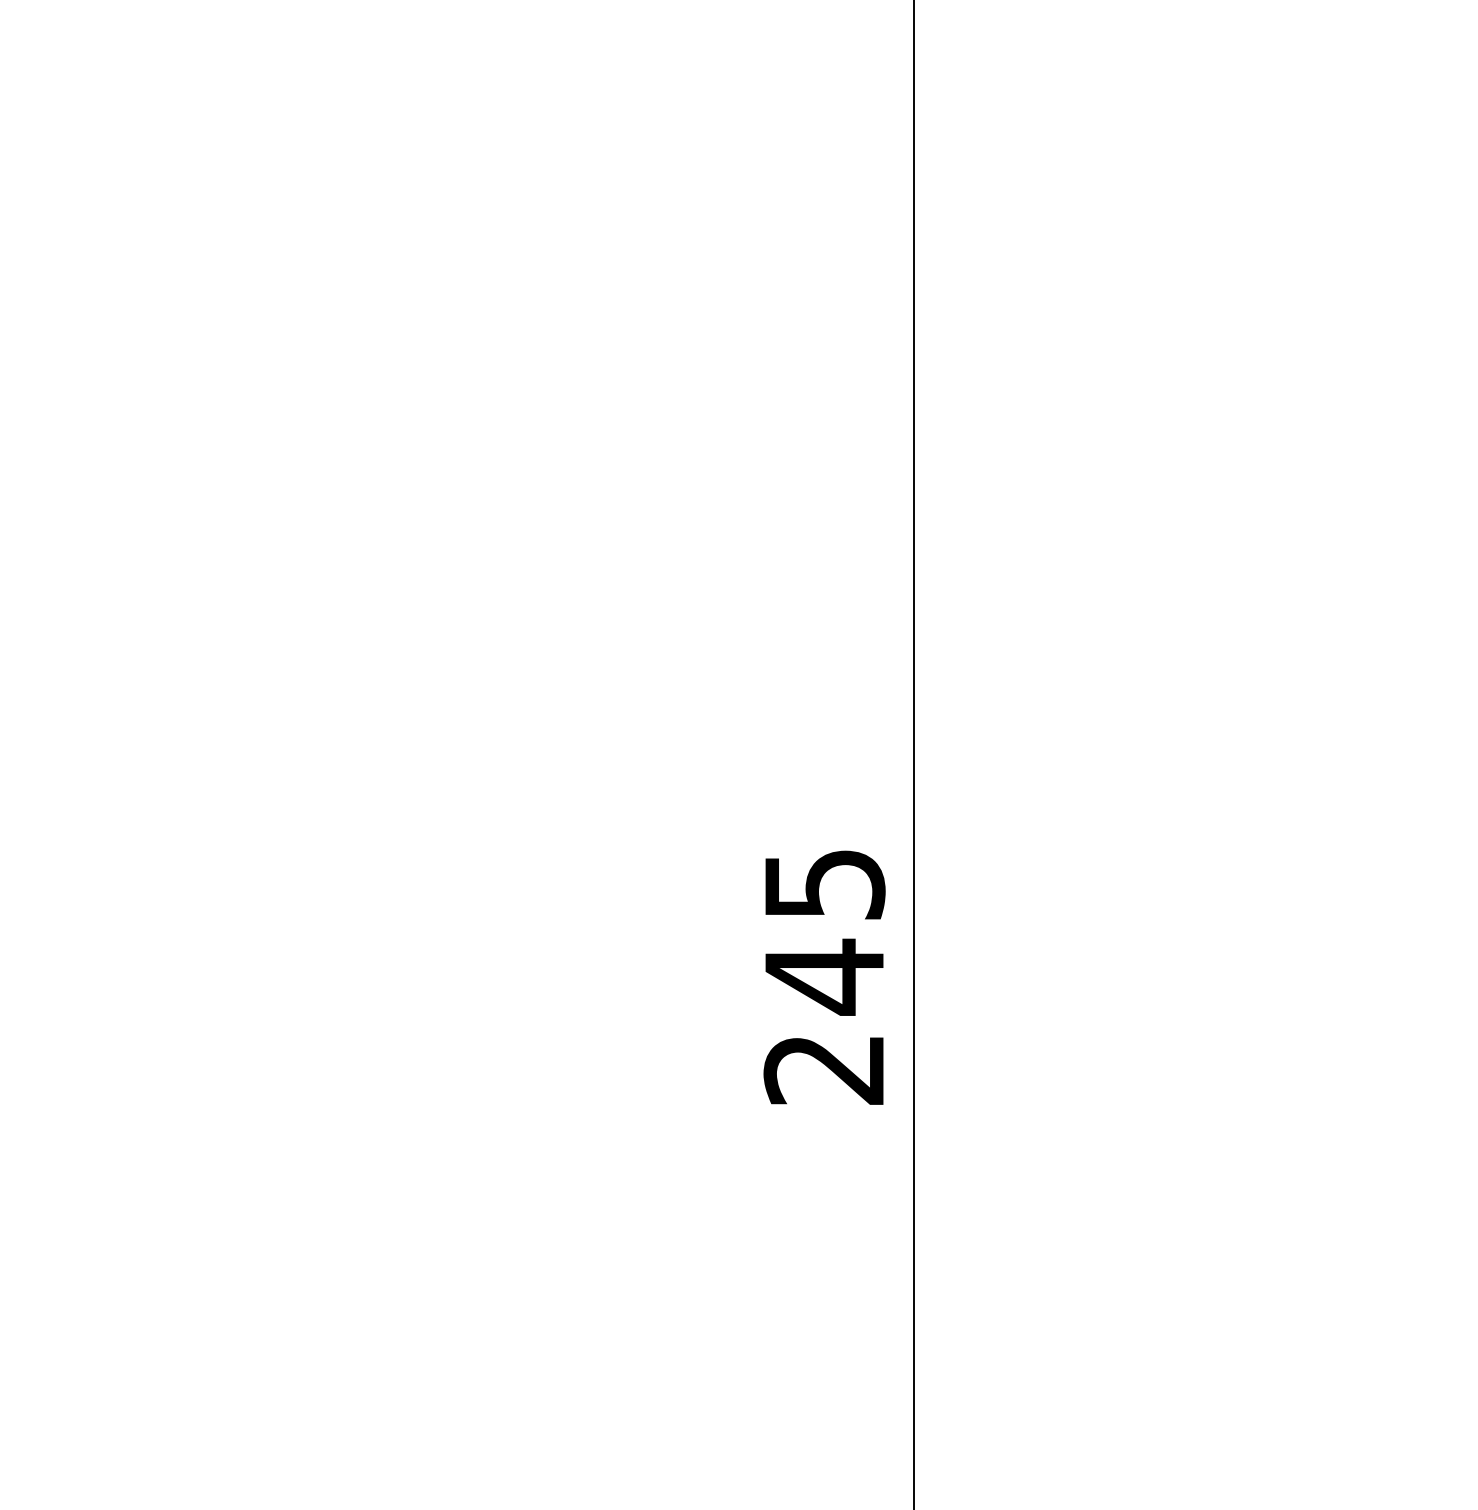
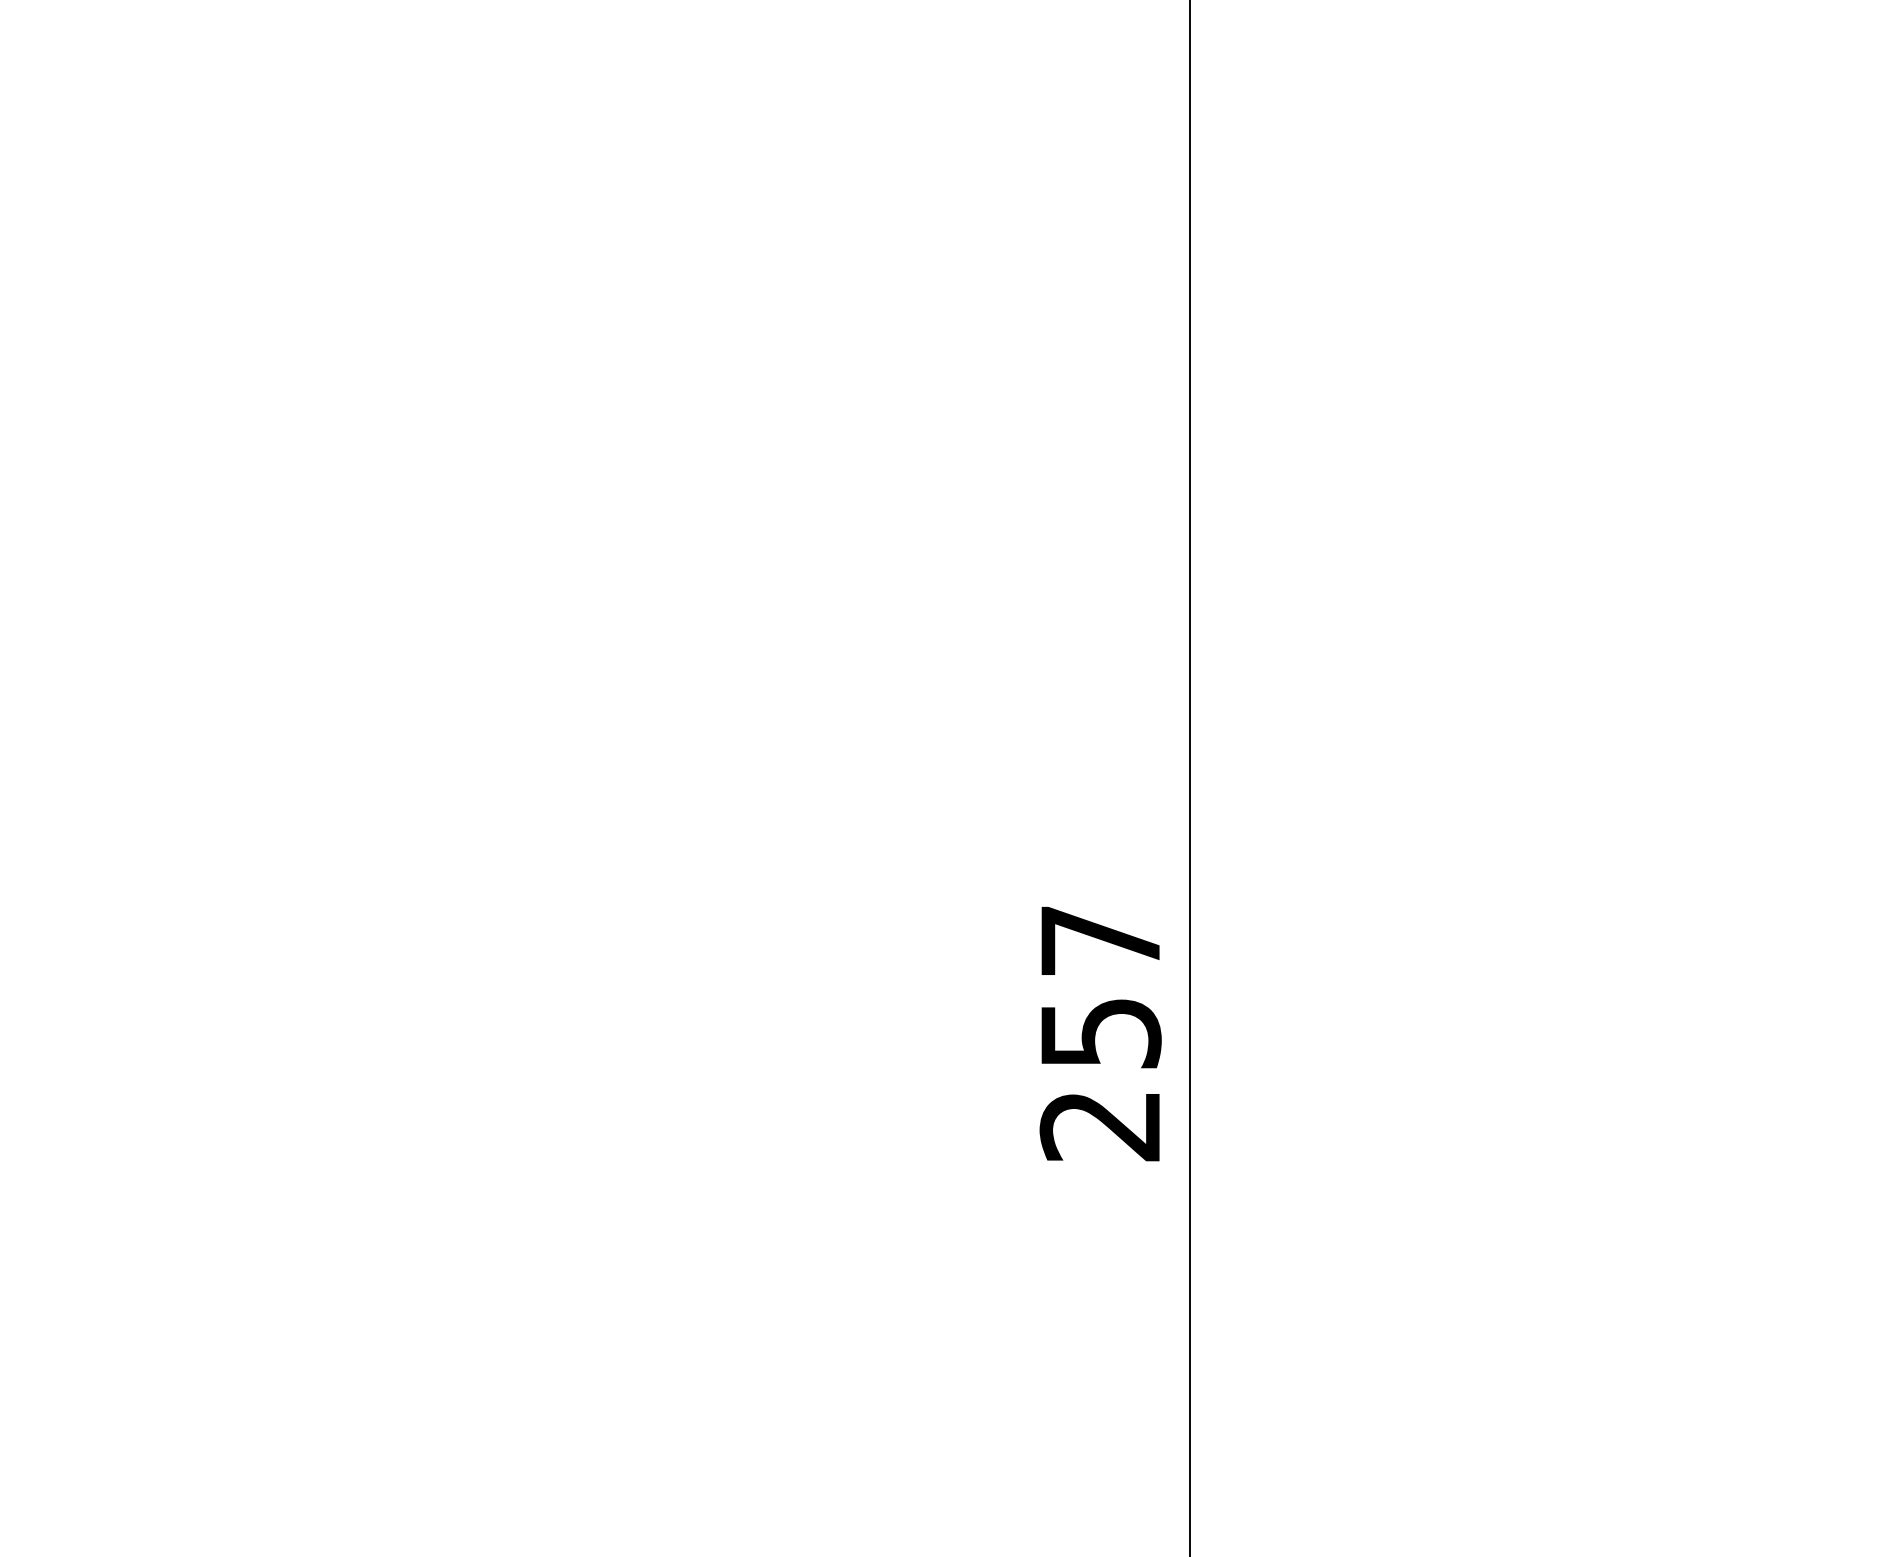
text: (825, 933) -> (1101, 989), 245 -> 257

